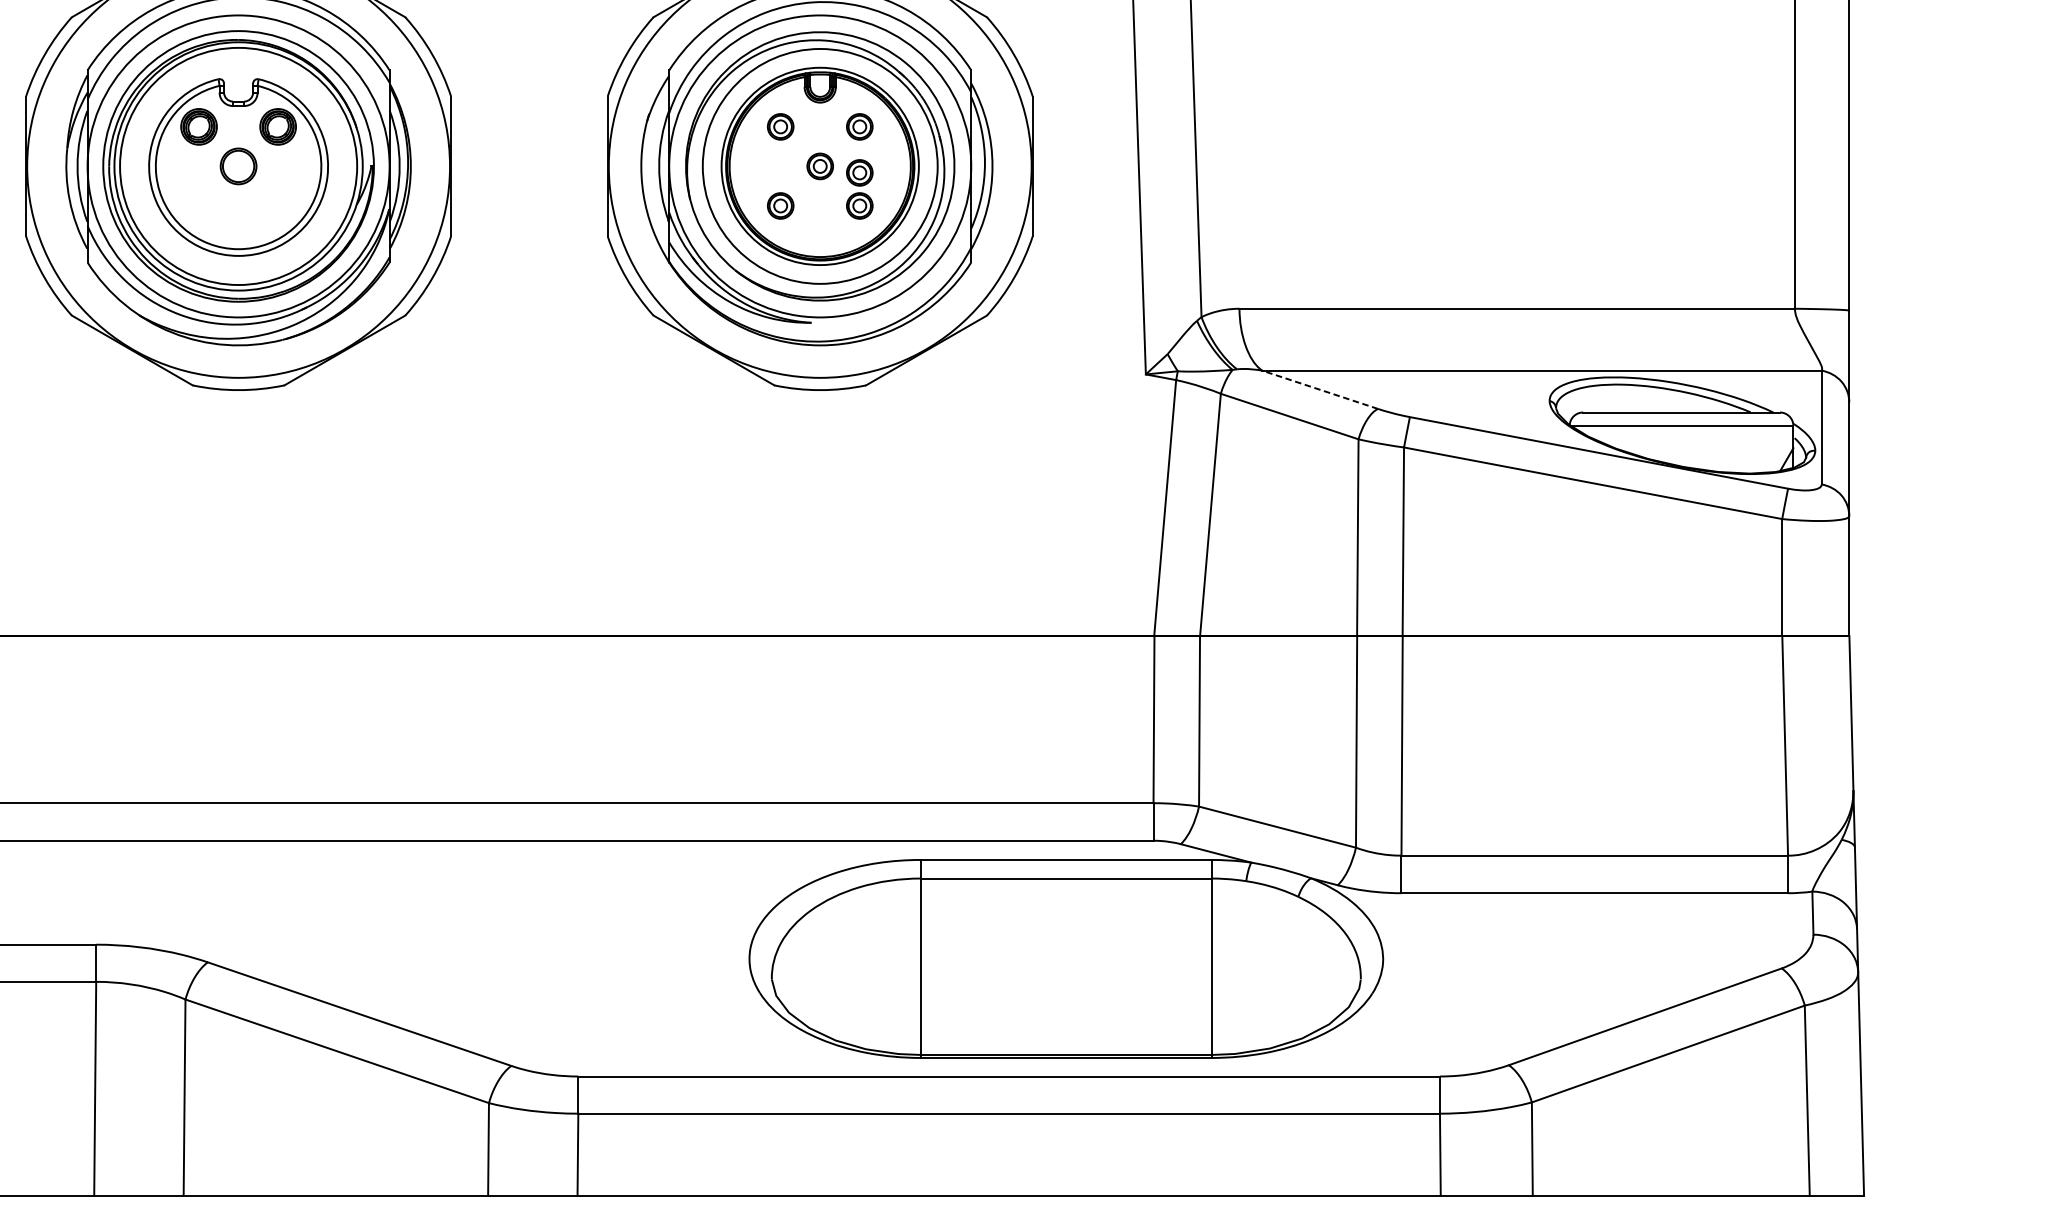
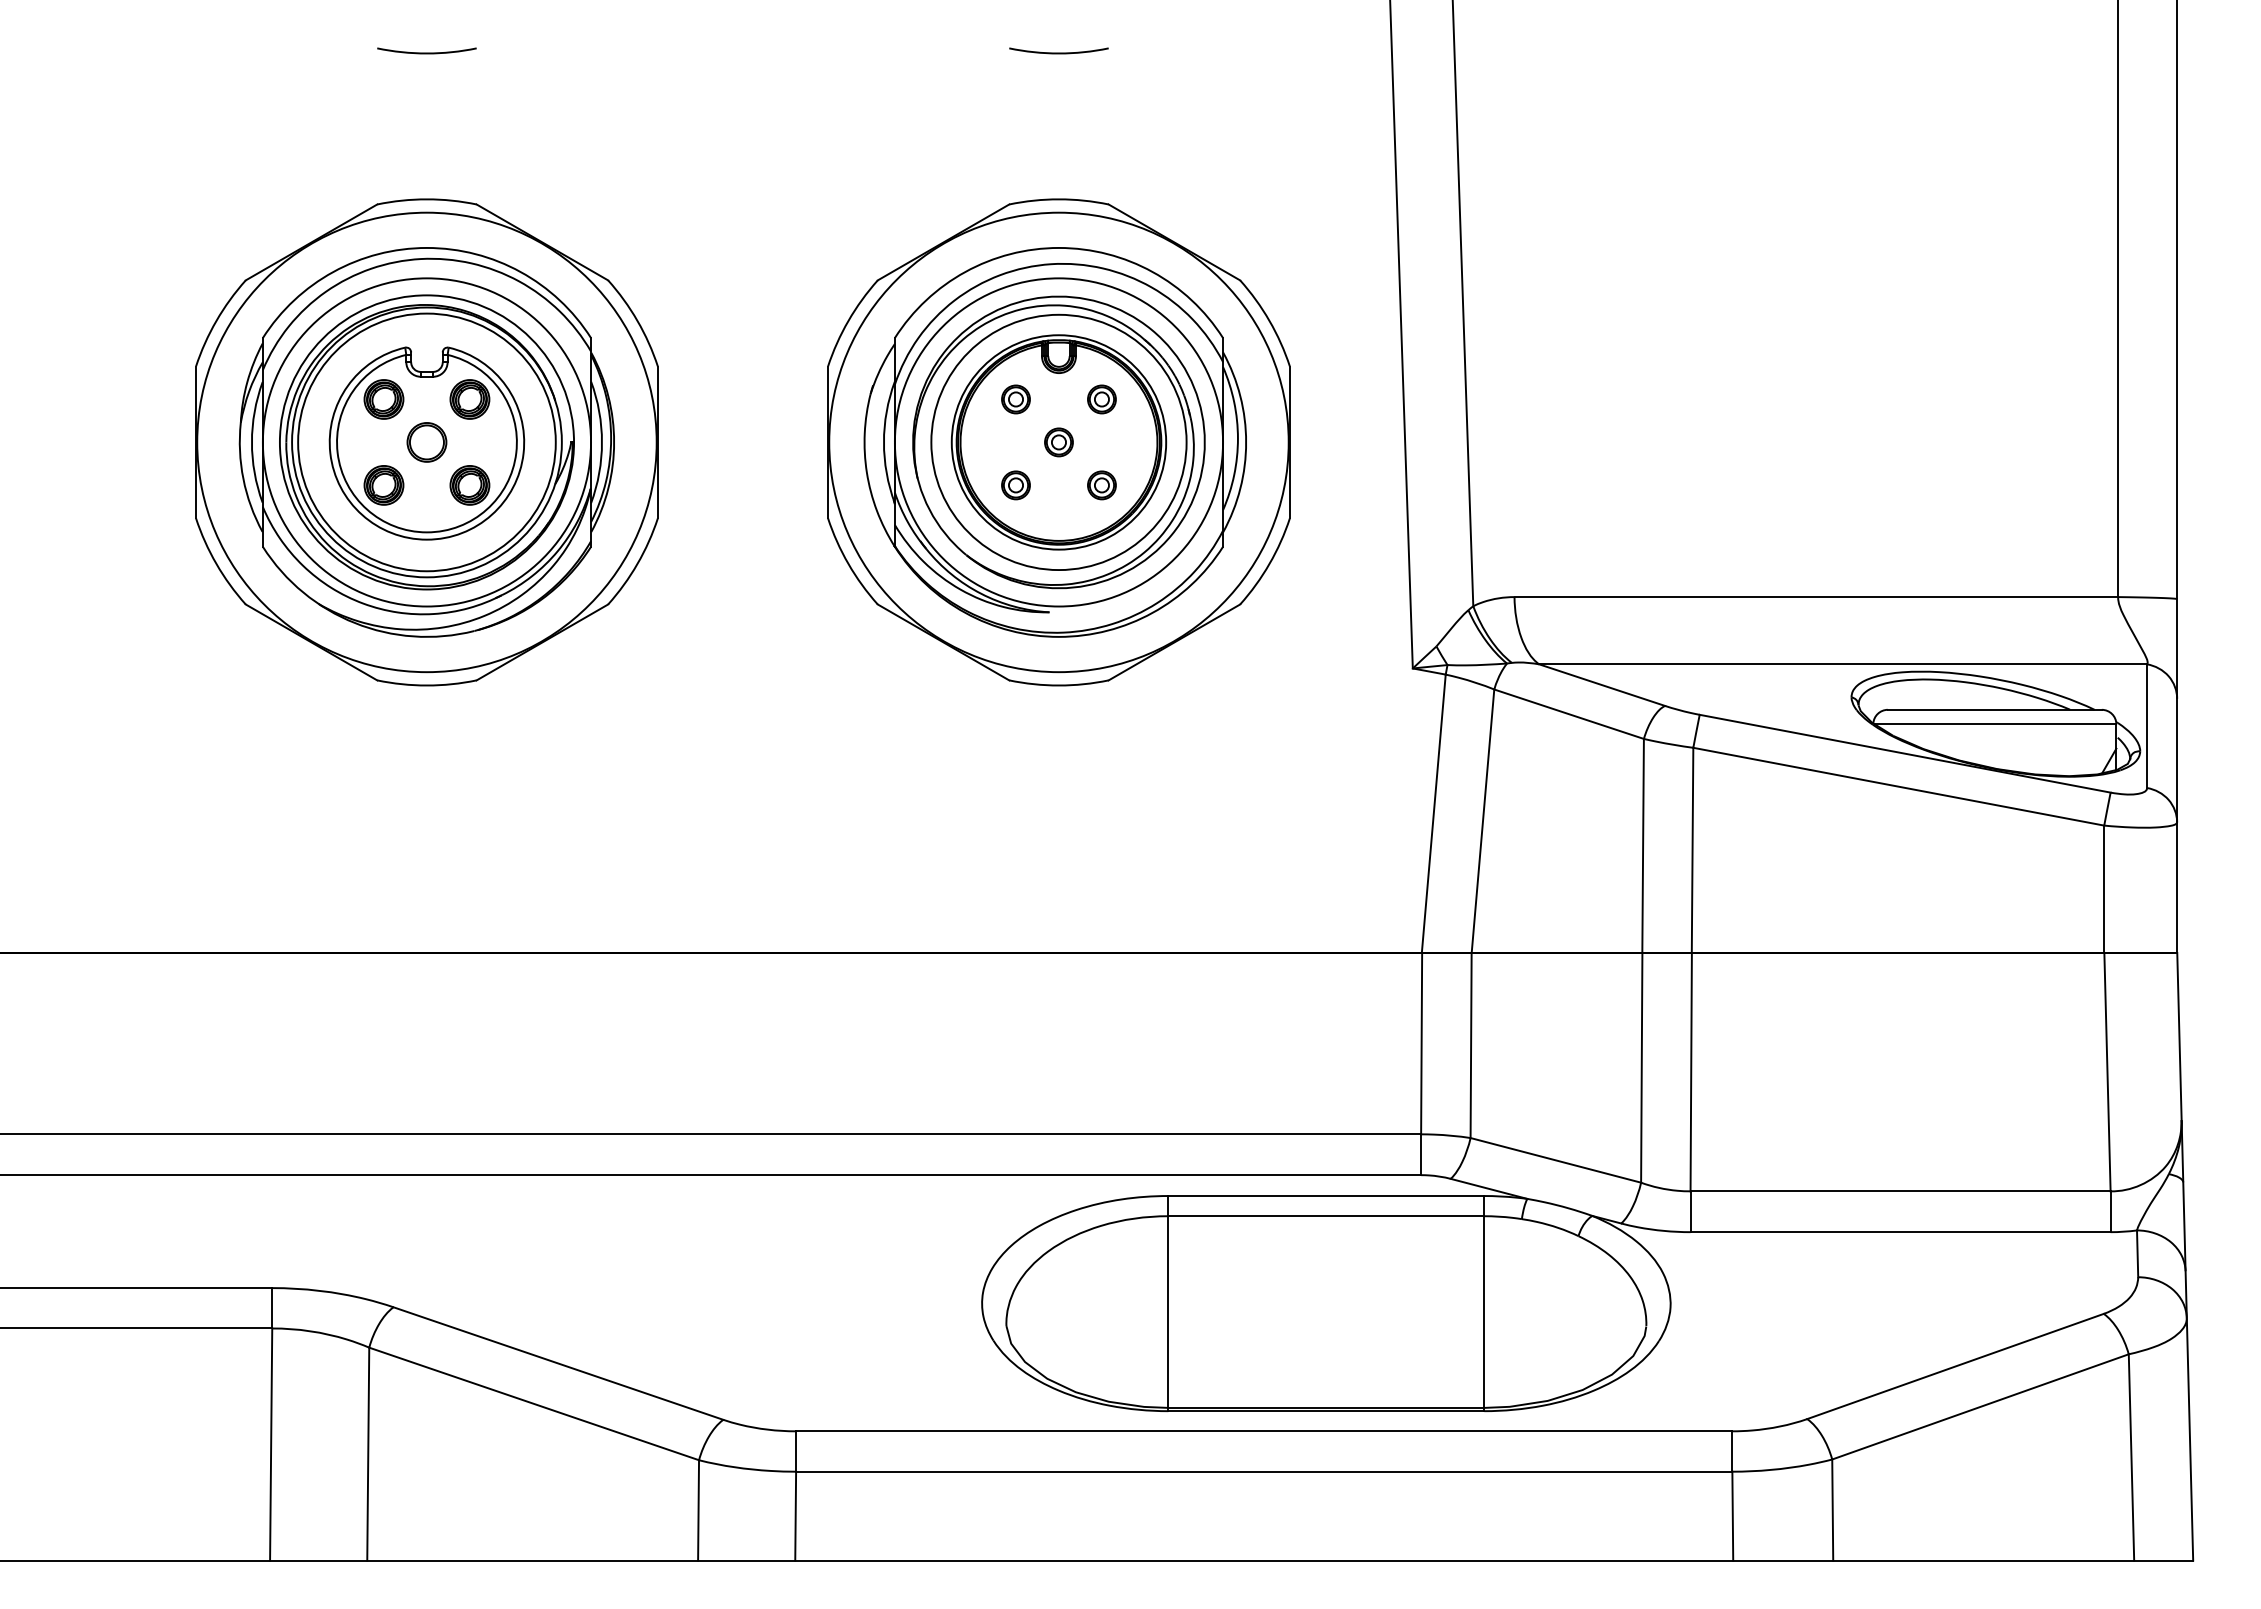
part: (859, 172) -> (1101, 449), removed
part: (198, 206) -> (383, 485), added
part: (277, 206) -> (469, 485), added
line: (1319, 390) -> (1601, 685), dashed -> solid

